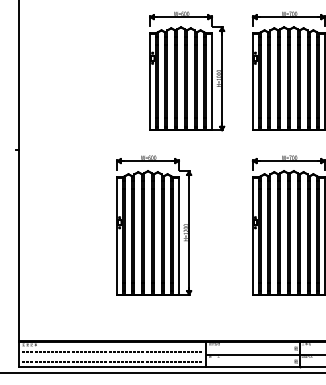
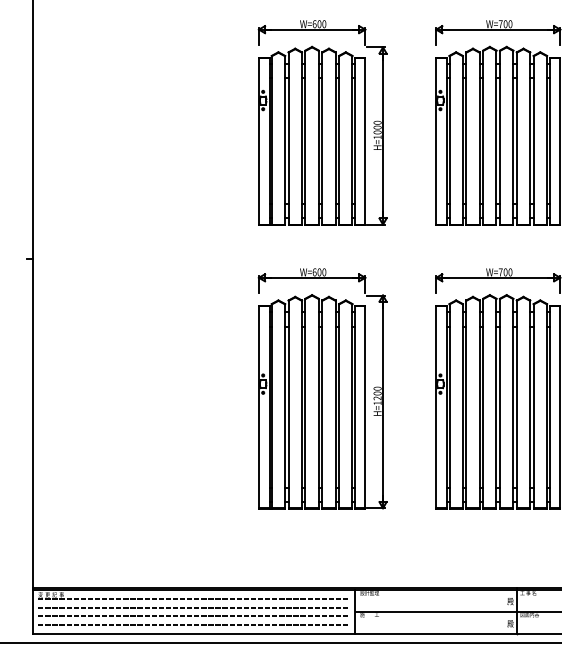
part: (154, 225) -> (323, 388), moved
line: (112, 347) -> (193, 599), added
line: (112, 357) -> (193, 616), added

